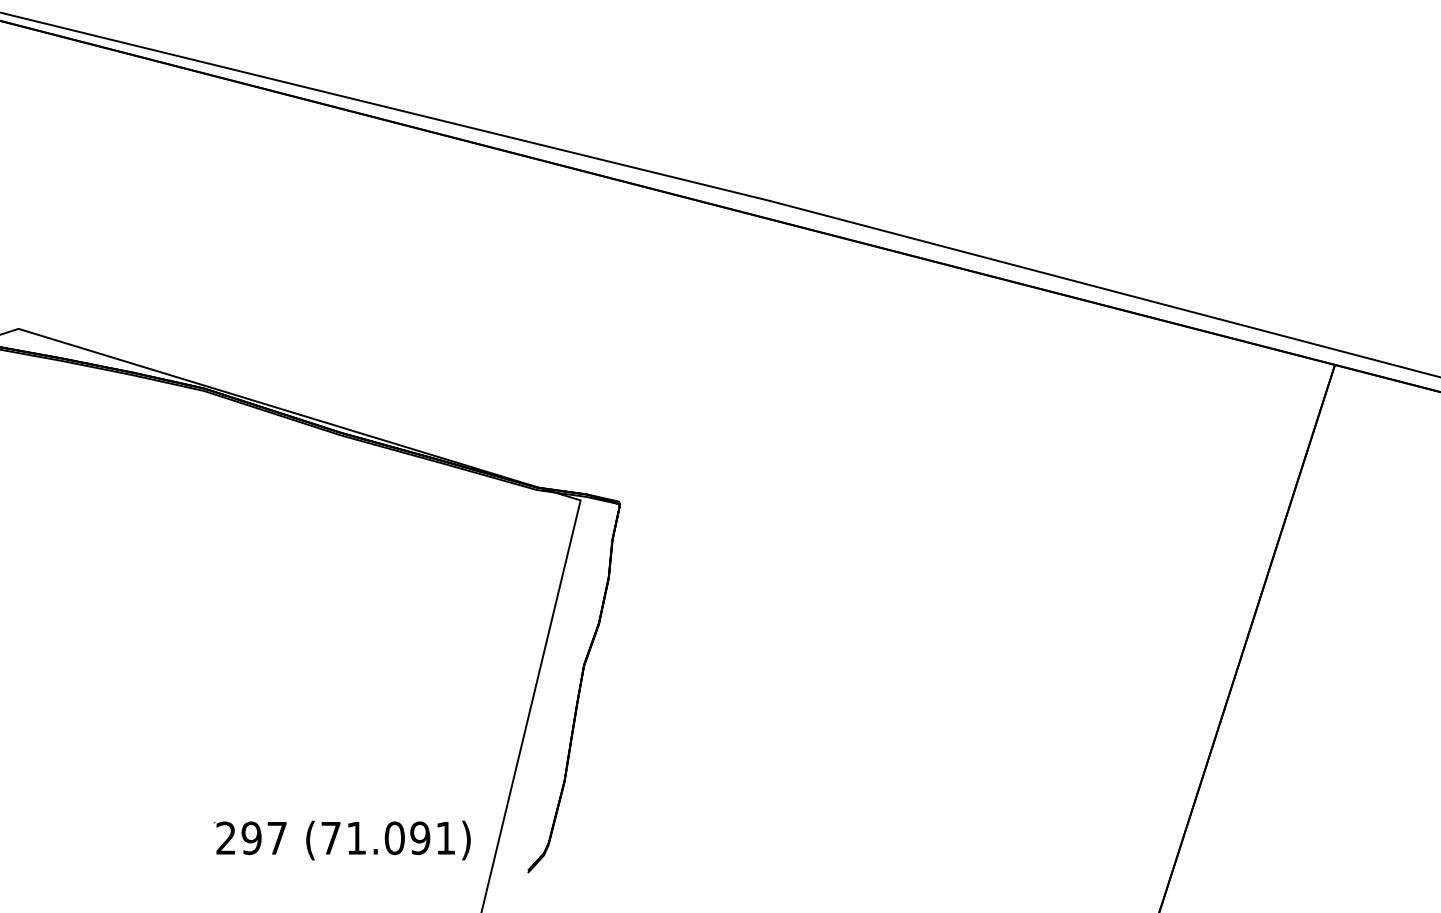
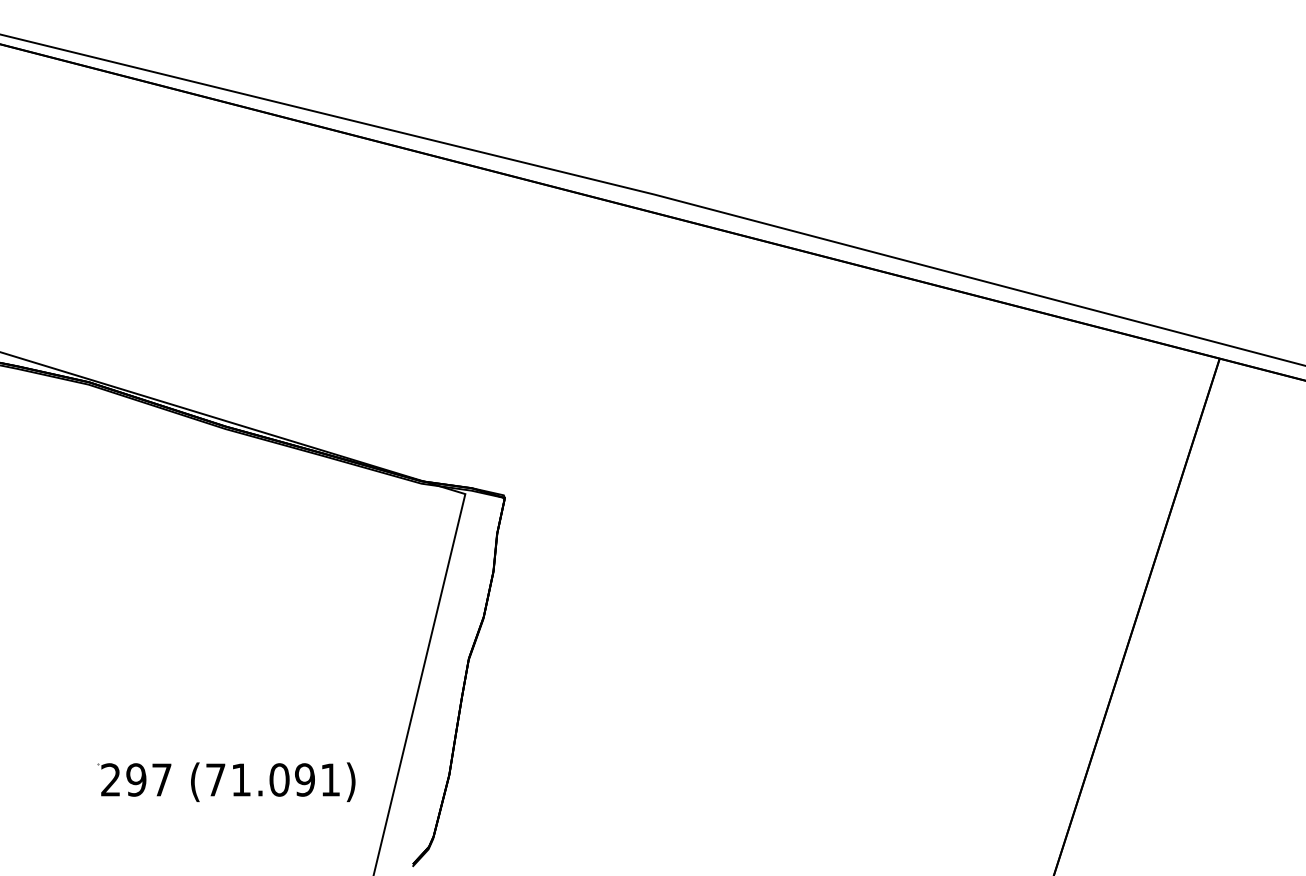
part: (335, 838) -> (220, 780), moved

